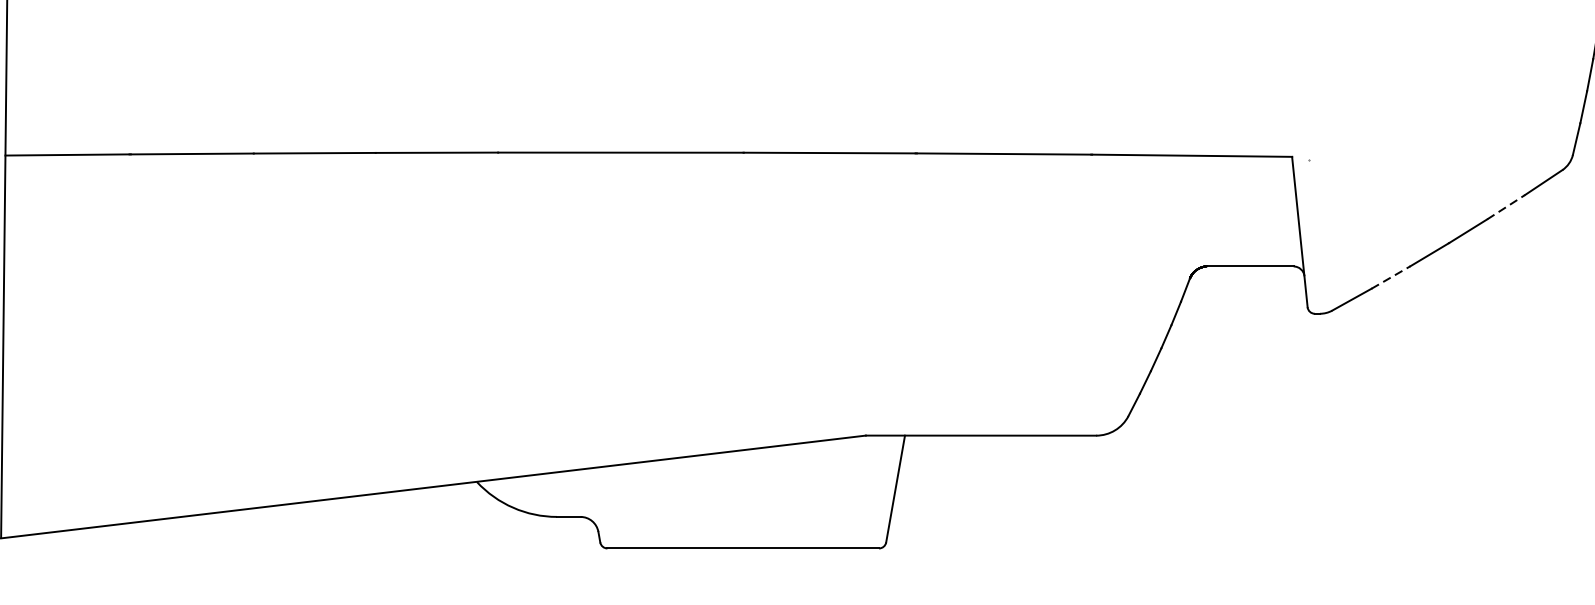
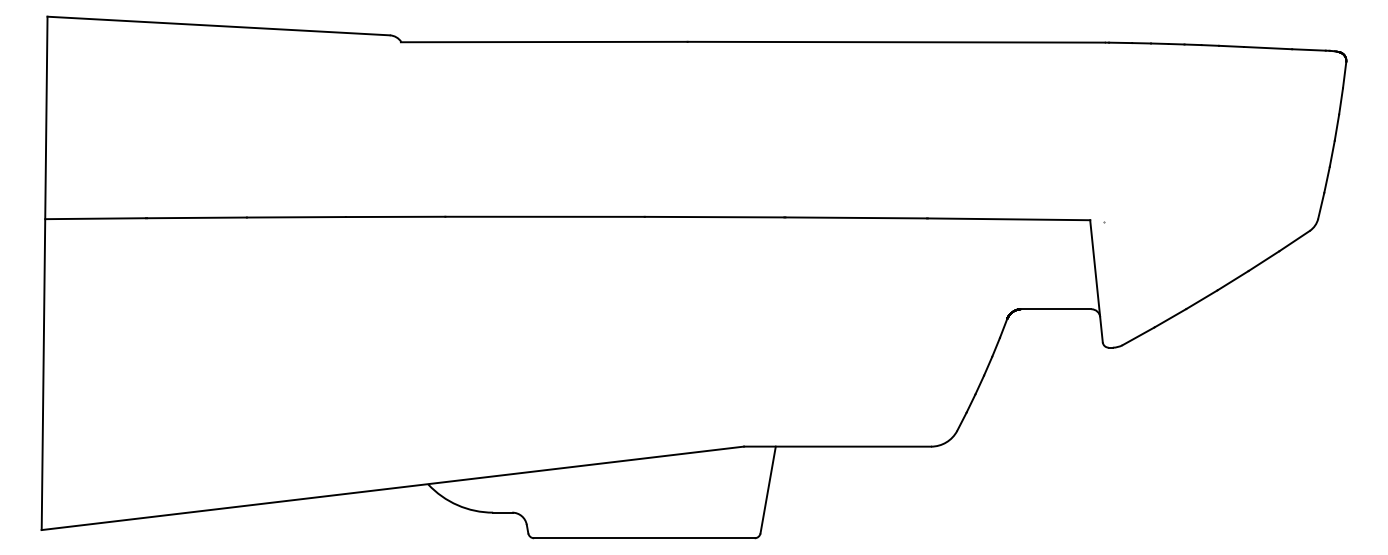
line: (1506, 206) -> (1264, 260), dashed -> solid
line: (1390, 276) -> (1170, 317), dashed -> solid

